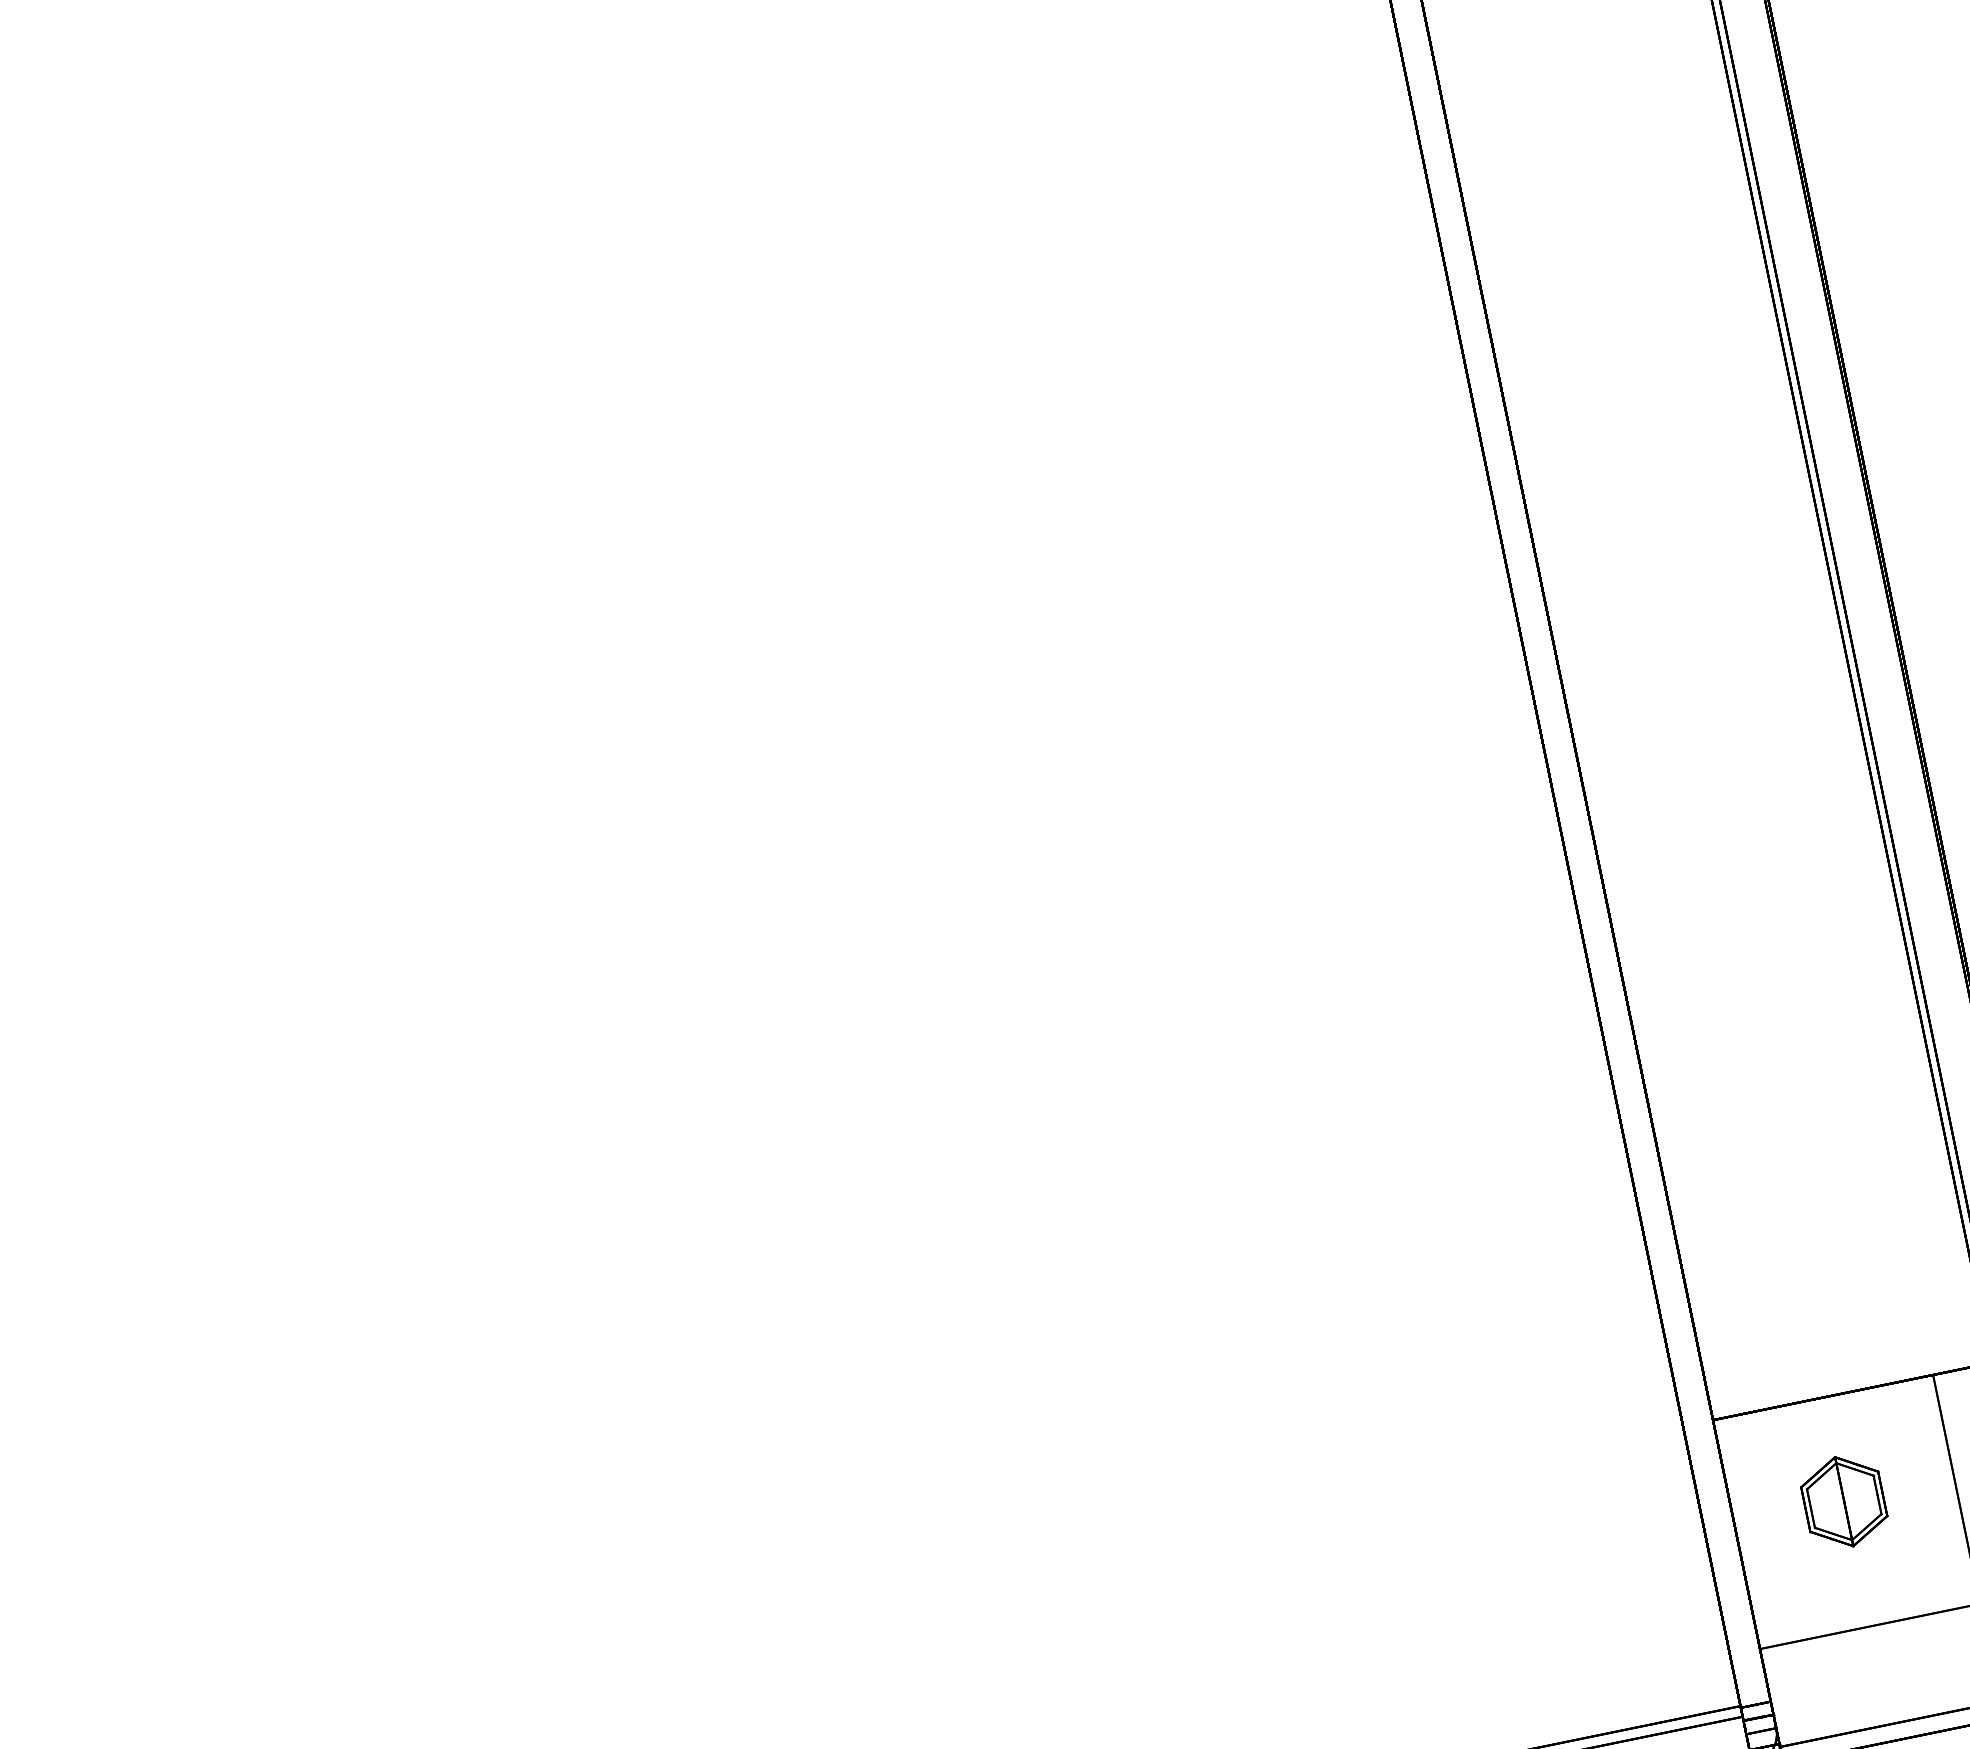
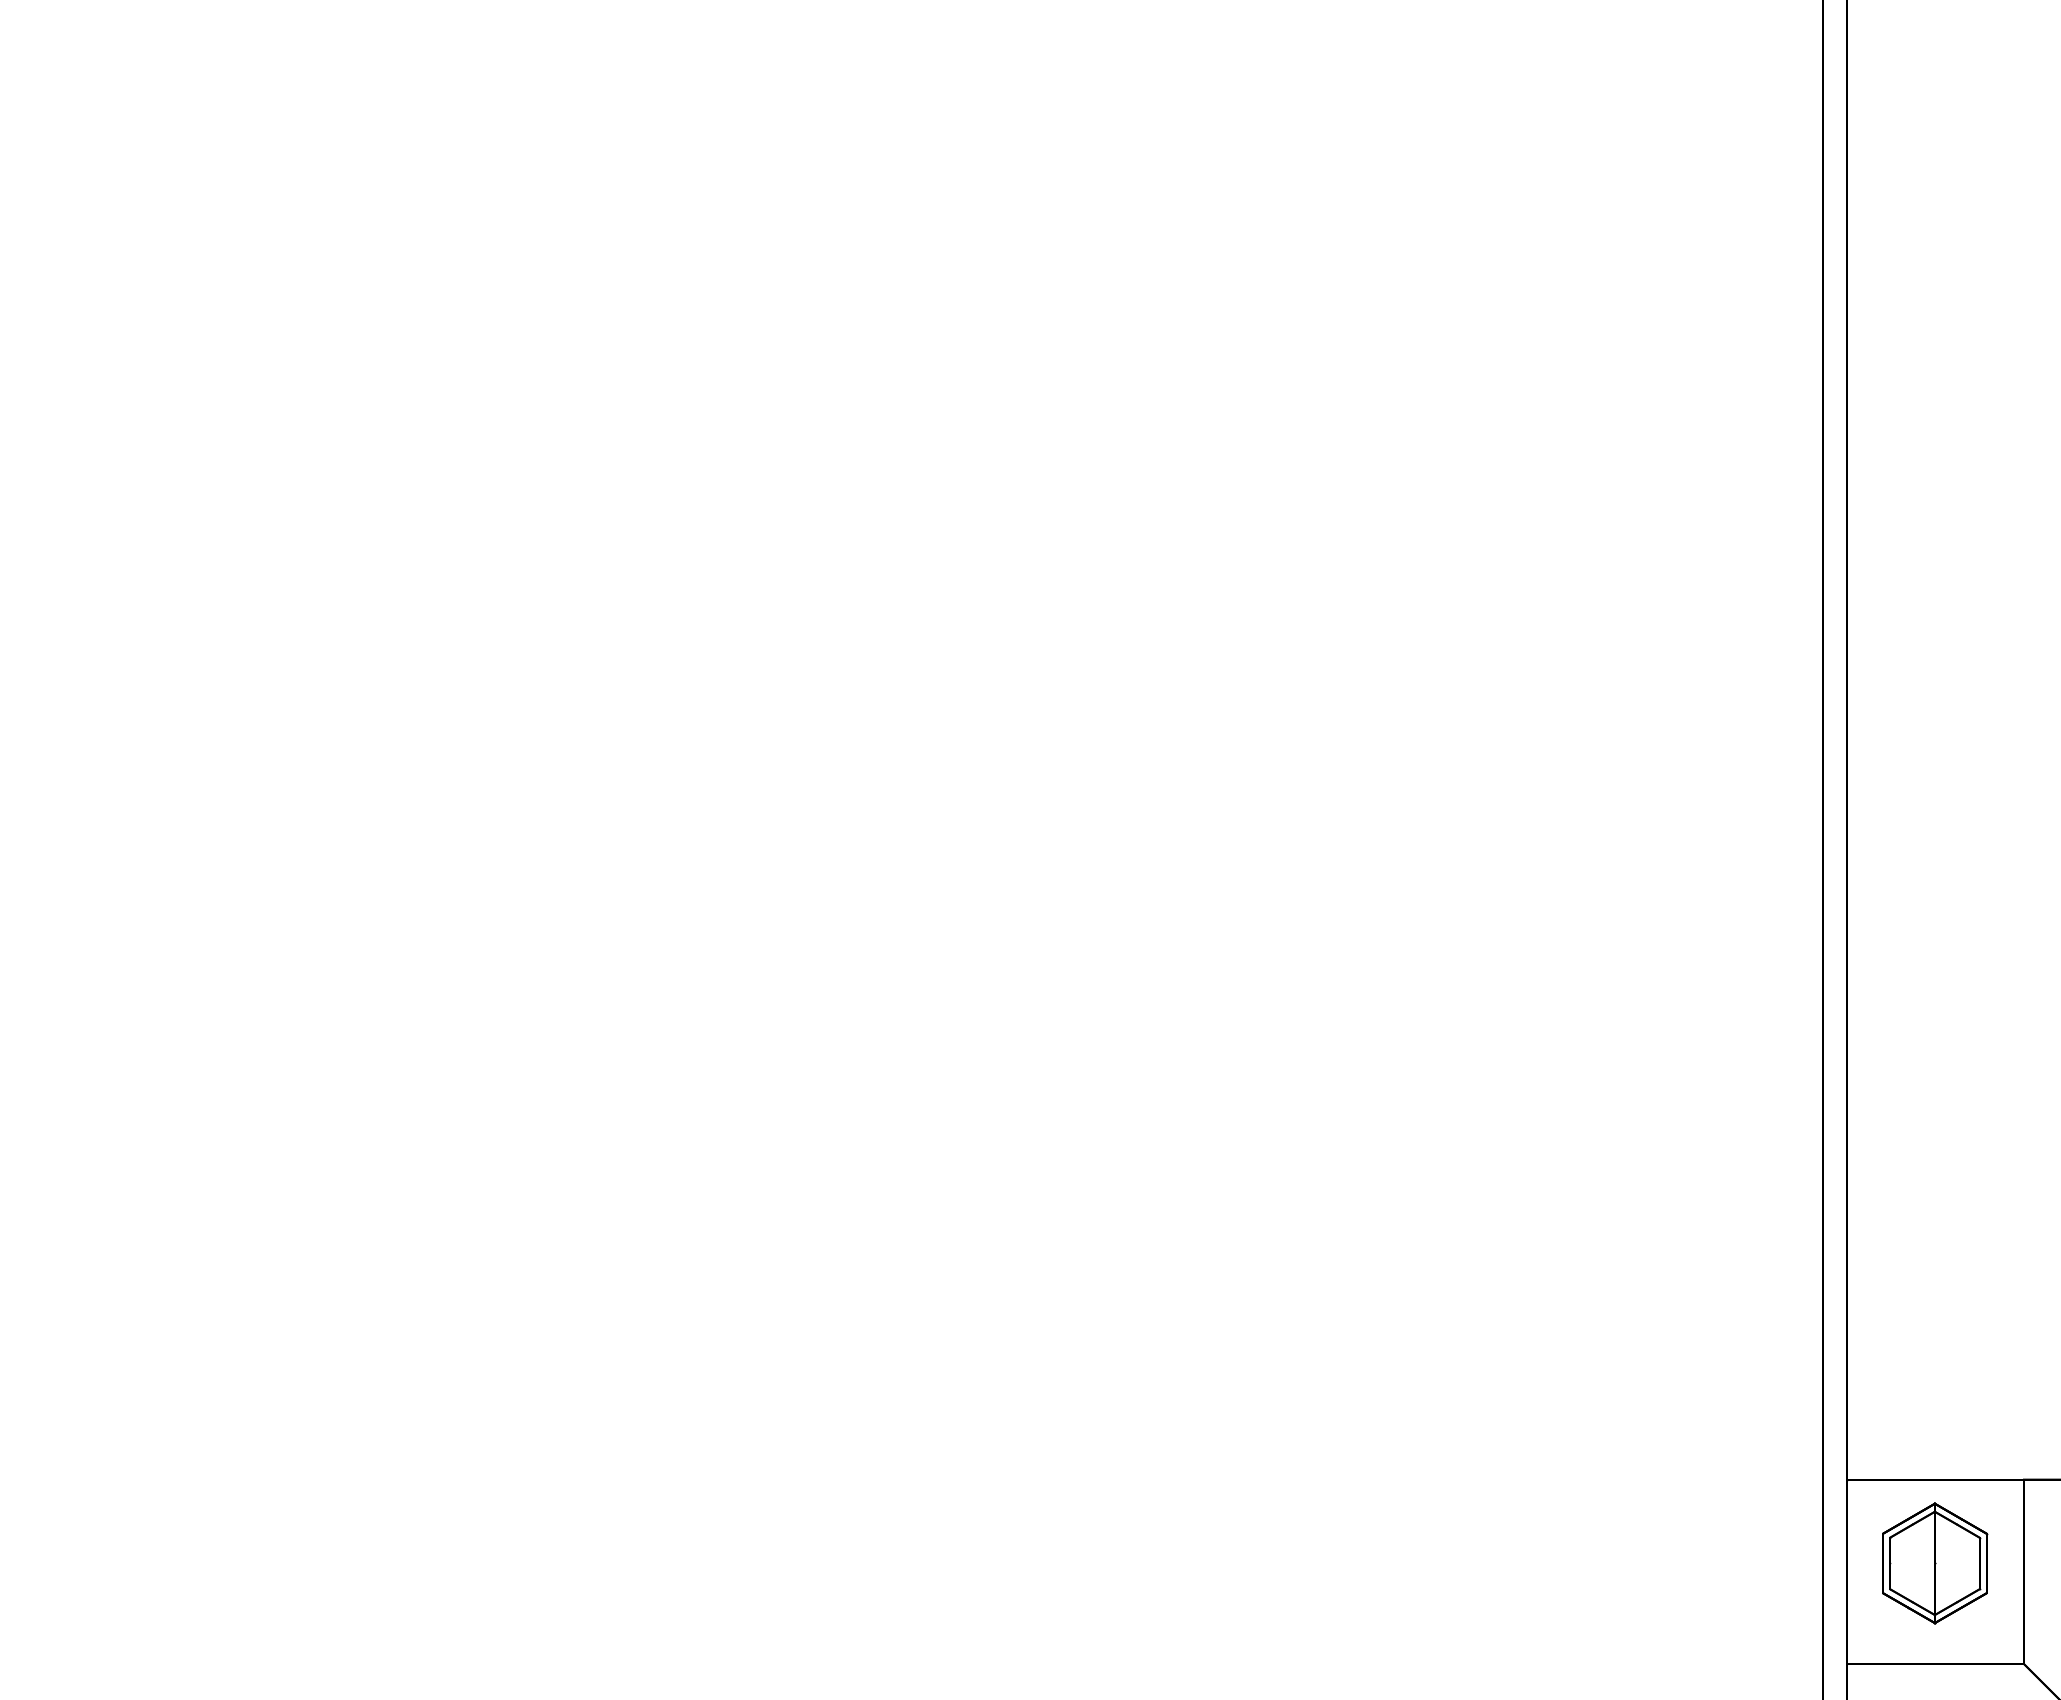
part: (1844, 1501) -> (1935, 1563), size x1.67

